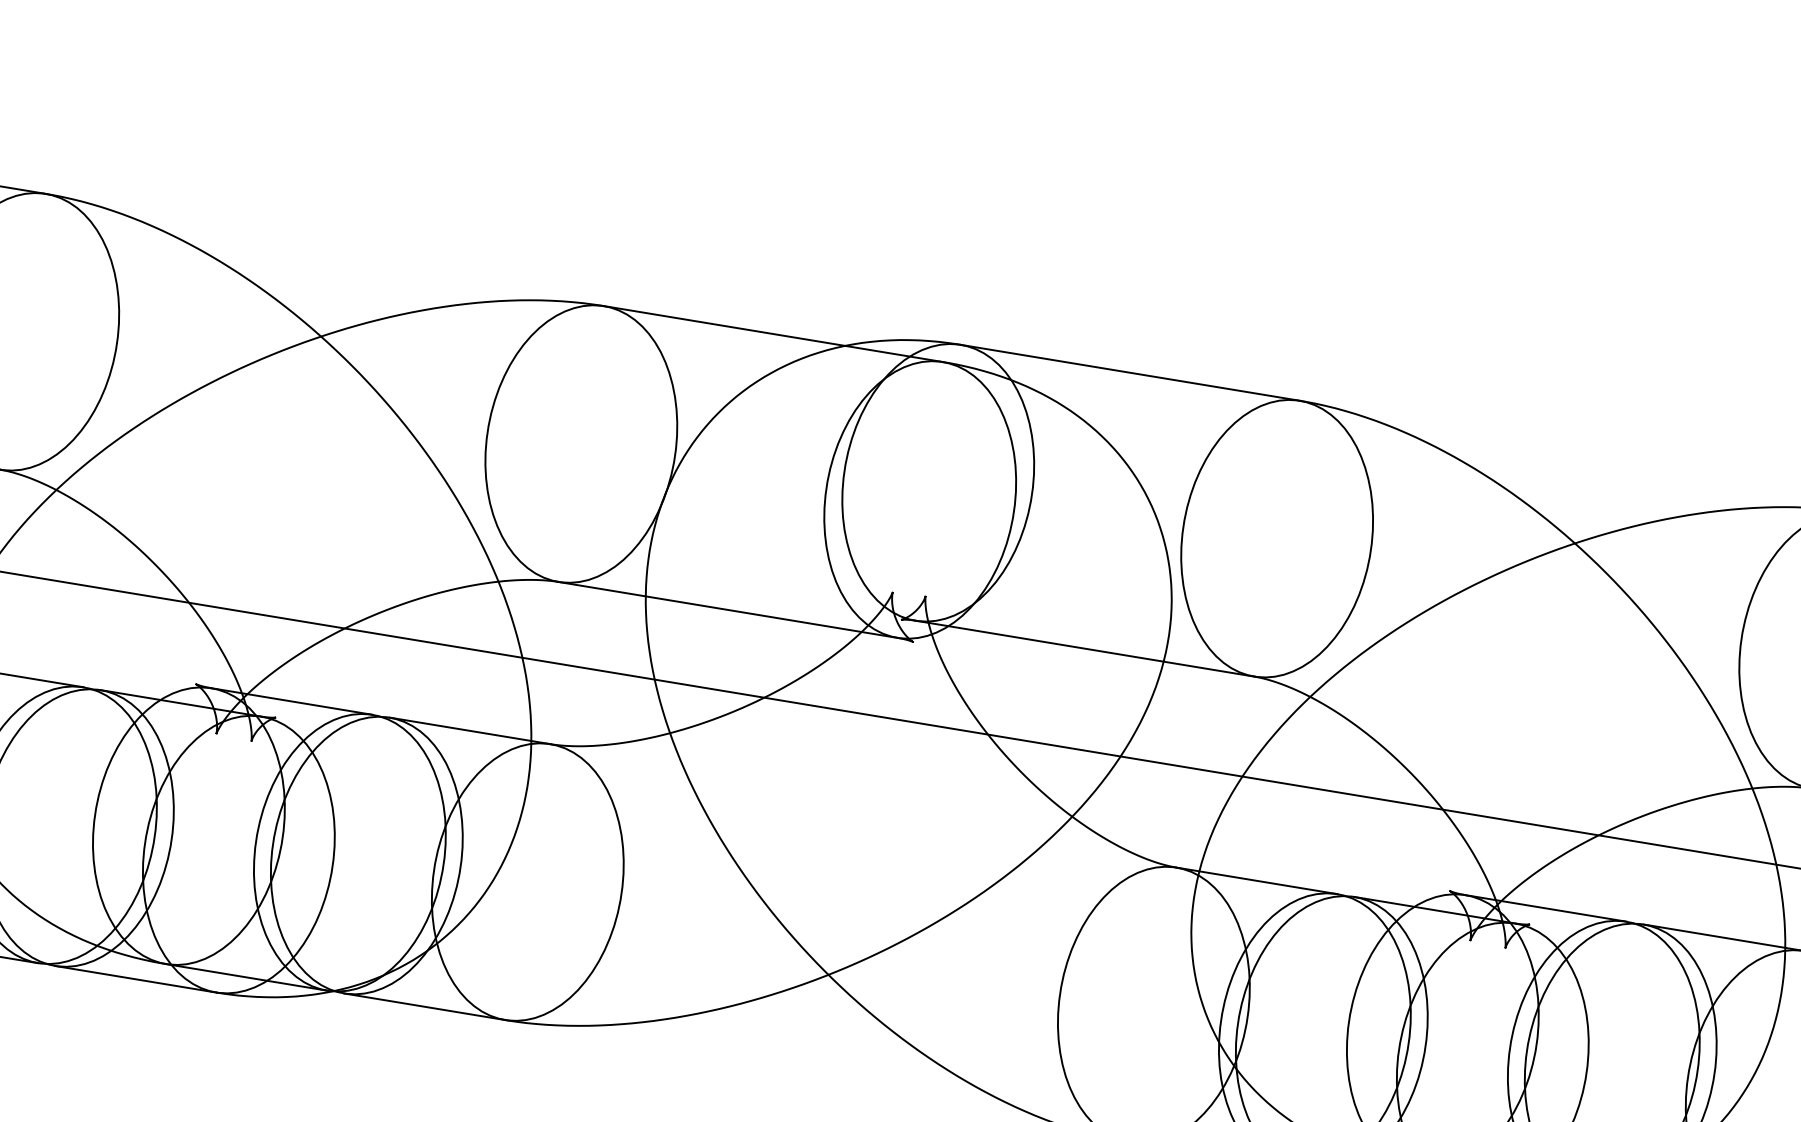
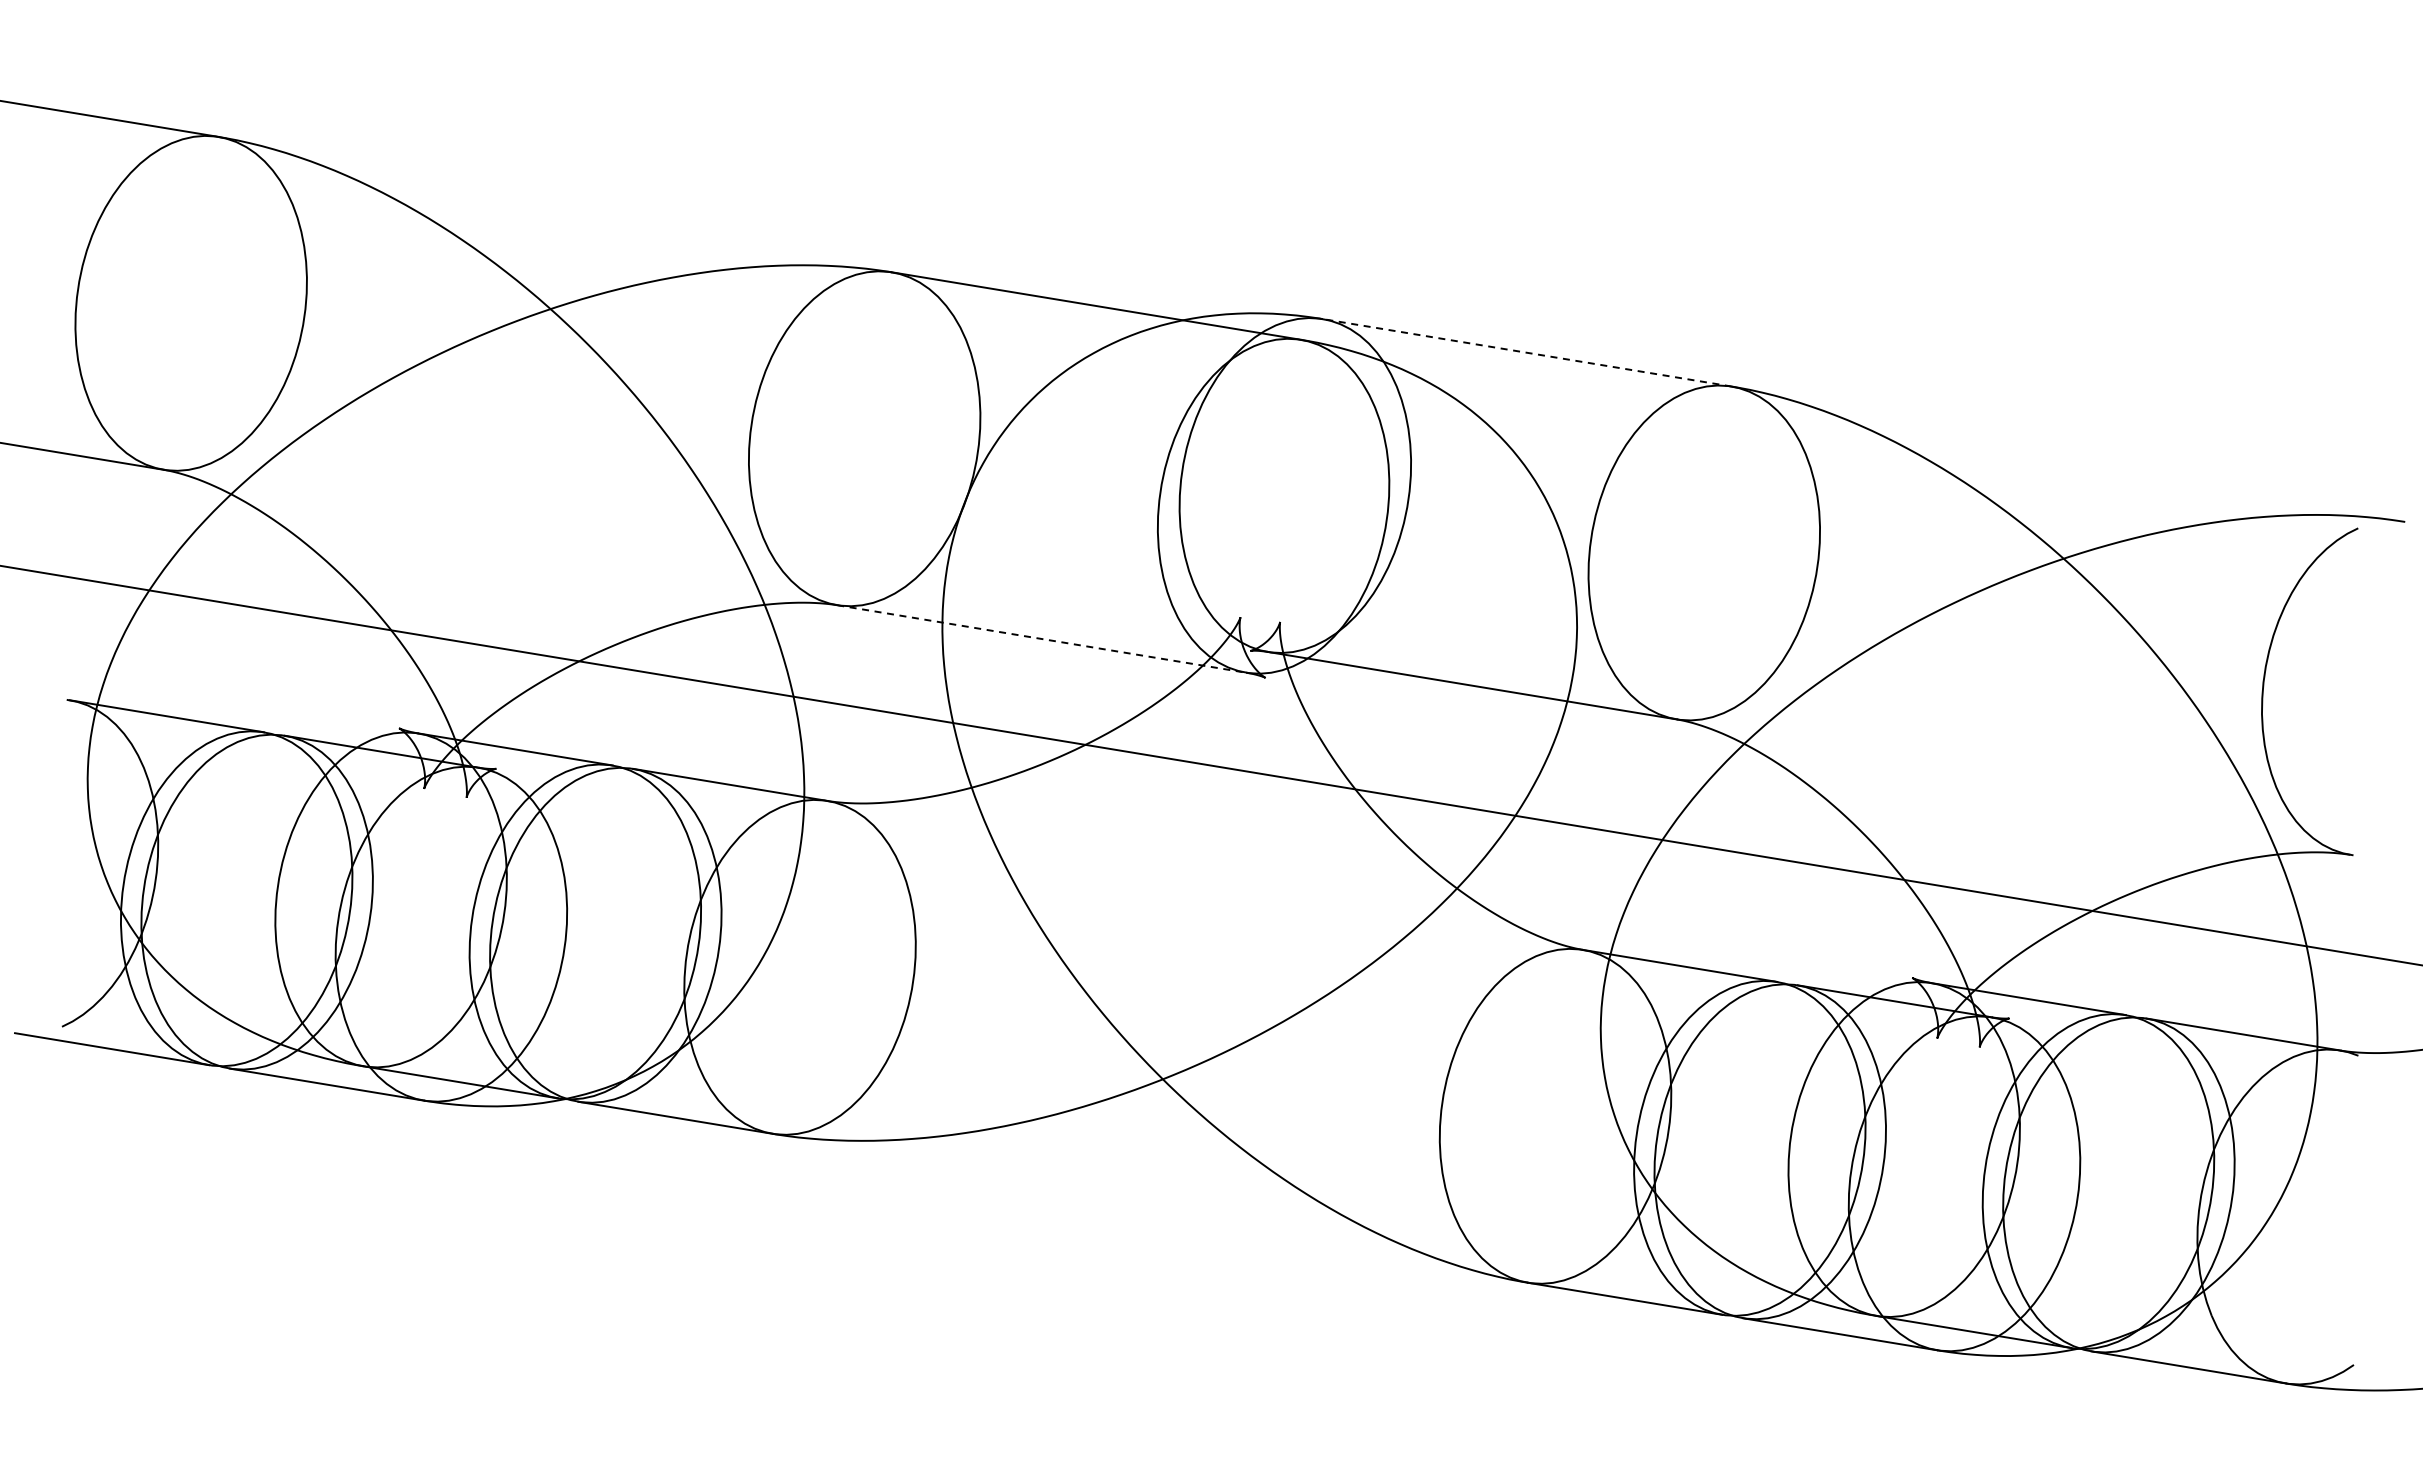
line: (1129, 372) -> (1526, 352), solid -> dashed
line: (728, 610) -> (1042, 639), solid -> dashed

